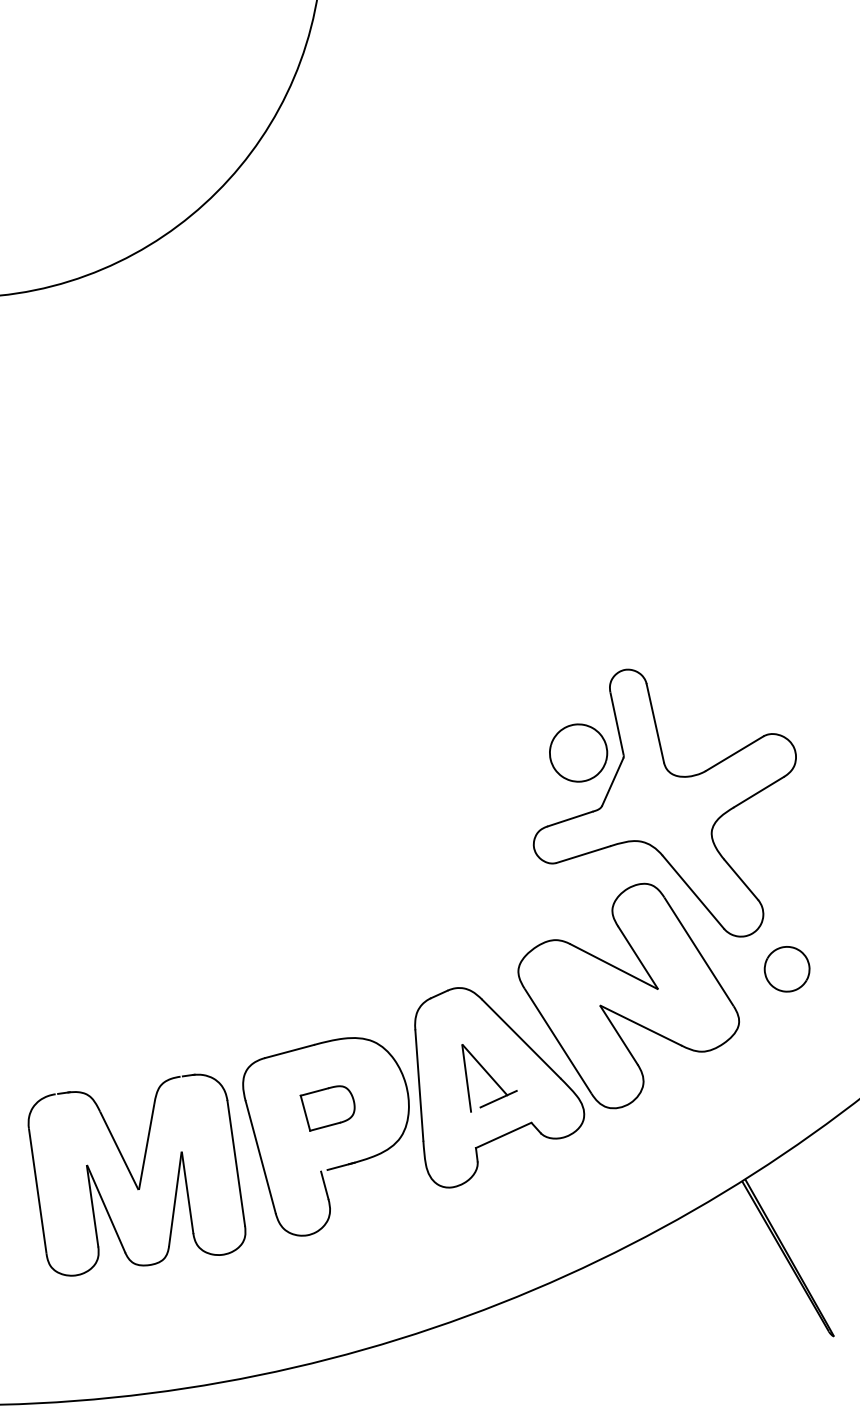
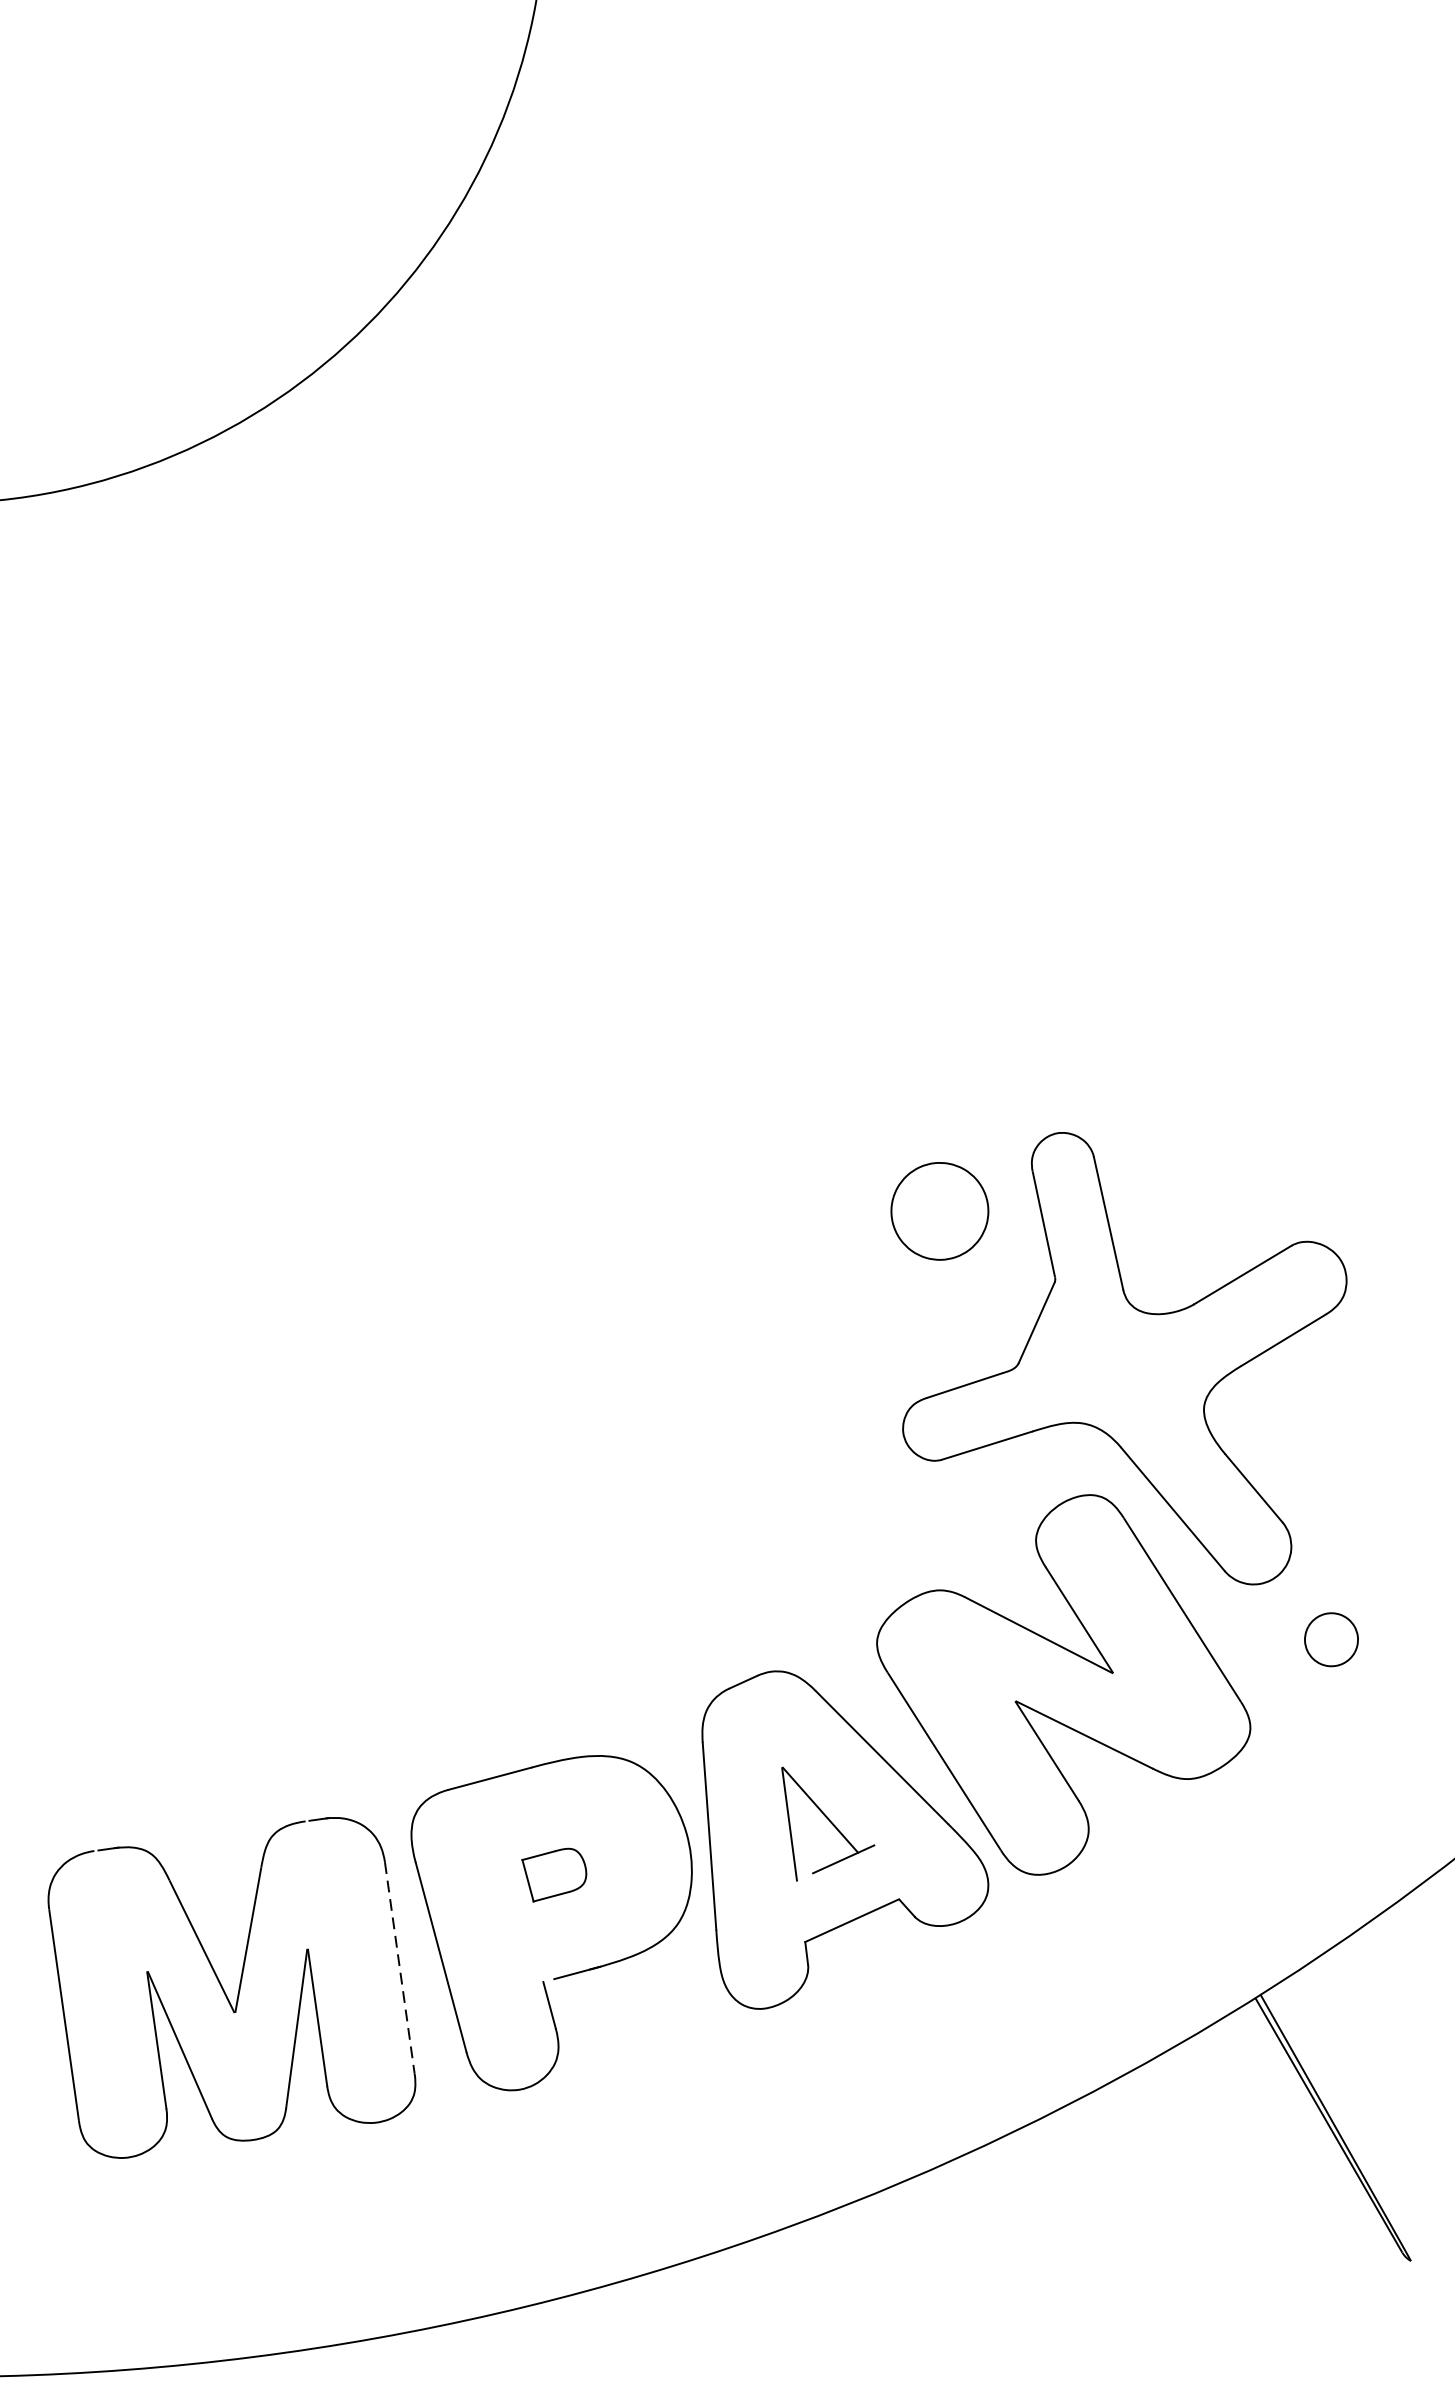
part: (578, 752) -> (939, 1210), moved
part: (786, 969) -> (1330, 1640), size x0.7
part: (327, 1108) -> (554, 1875), size x0.7
line: (236, 1163) -> (400, 1968), solid -> dashed

